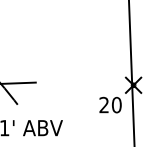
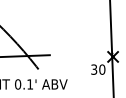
text: (104, 104) -> (94, 69), 20 -> 30

